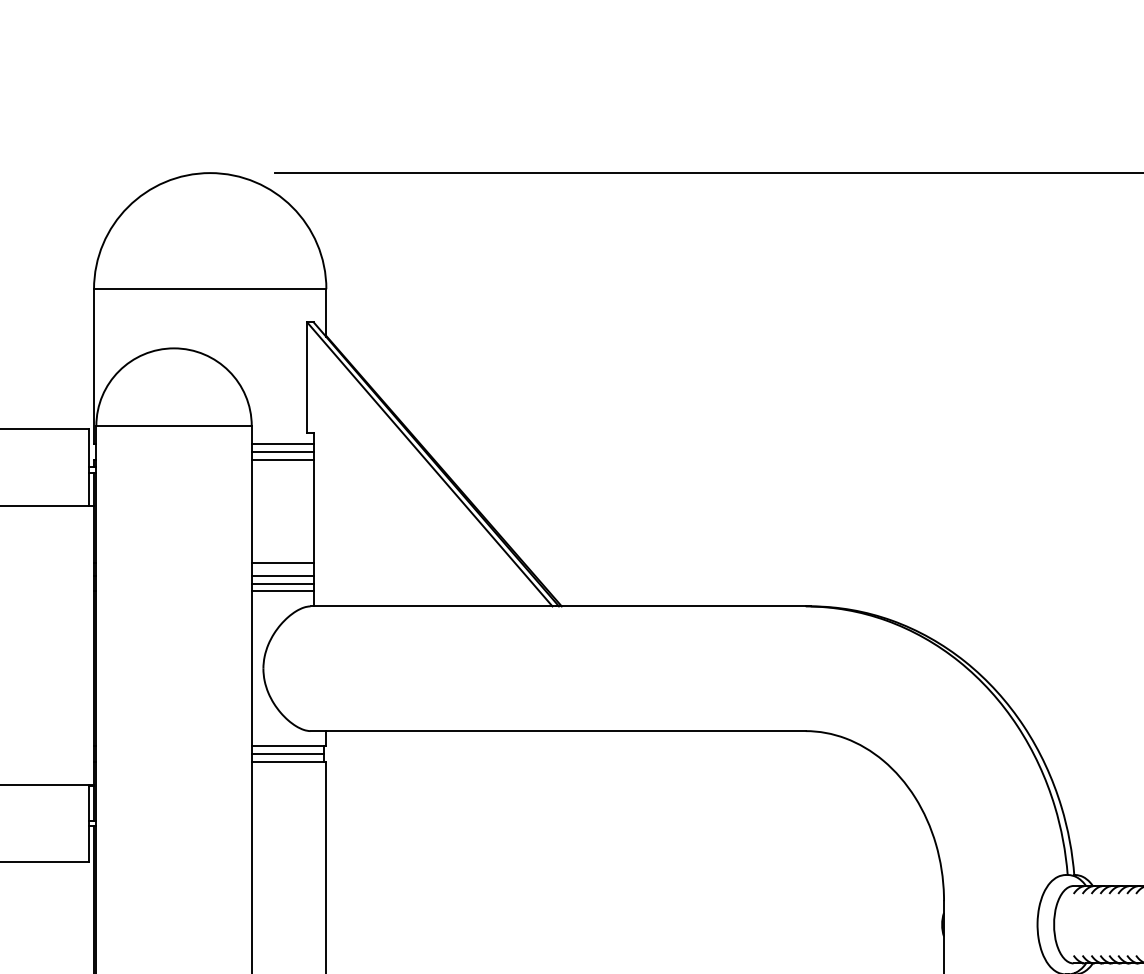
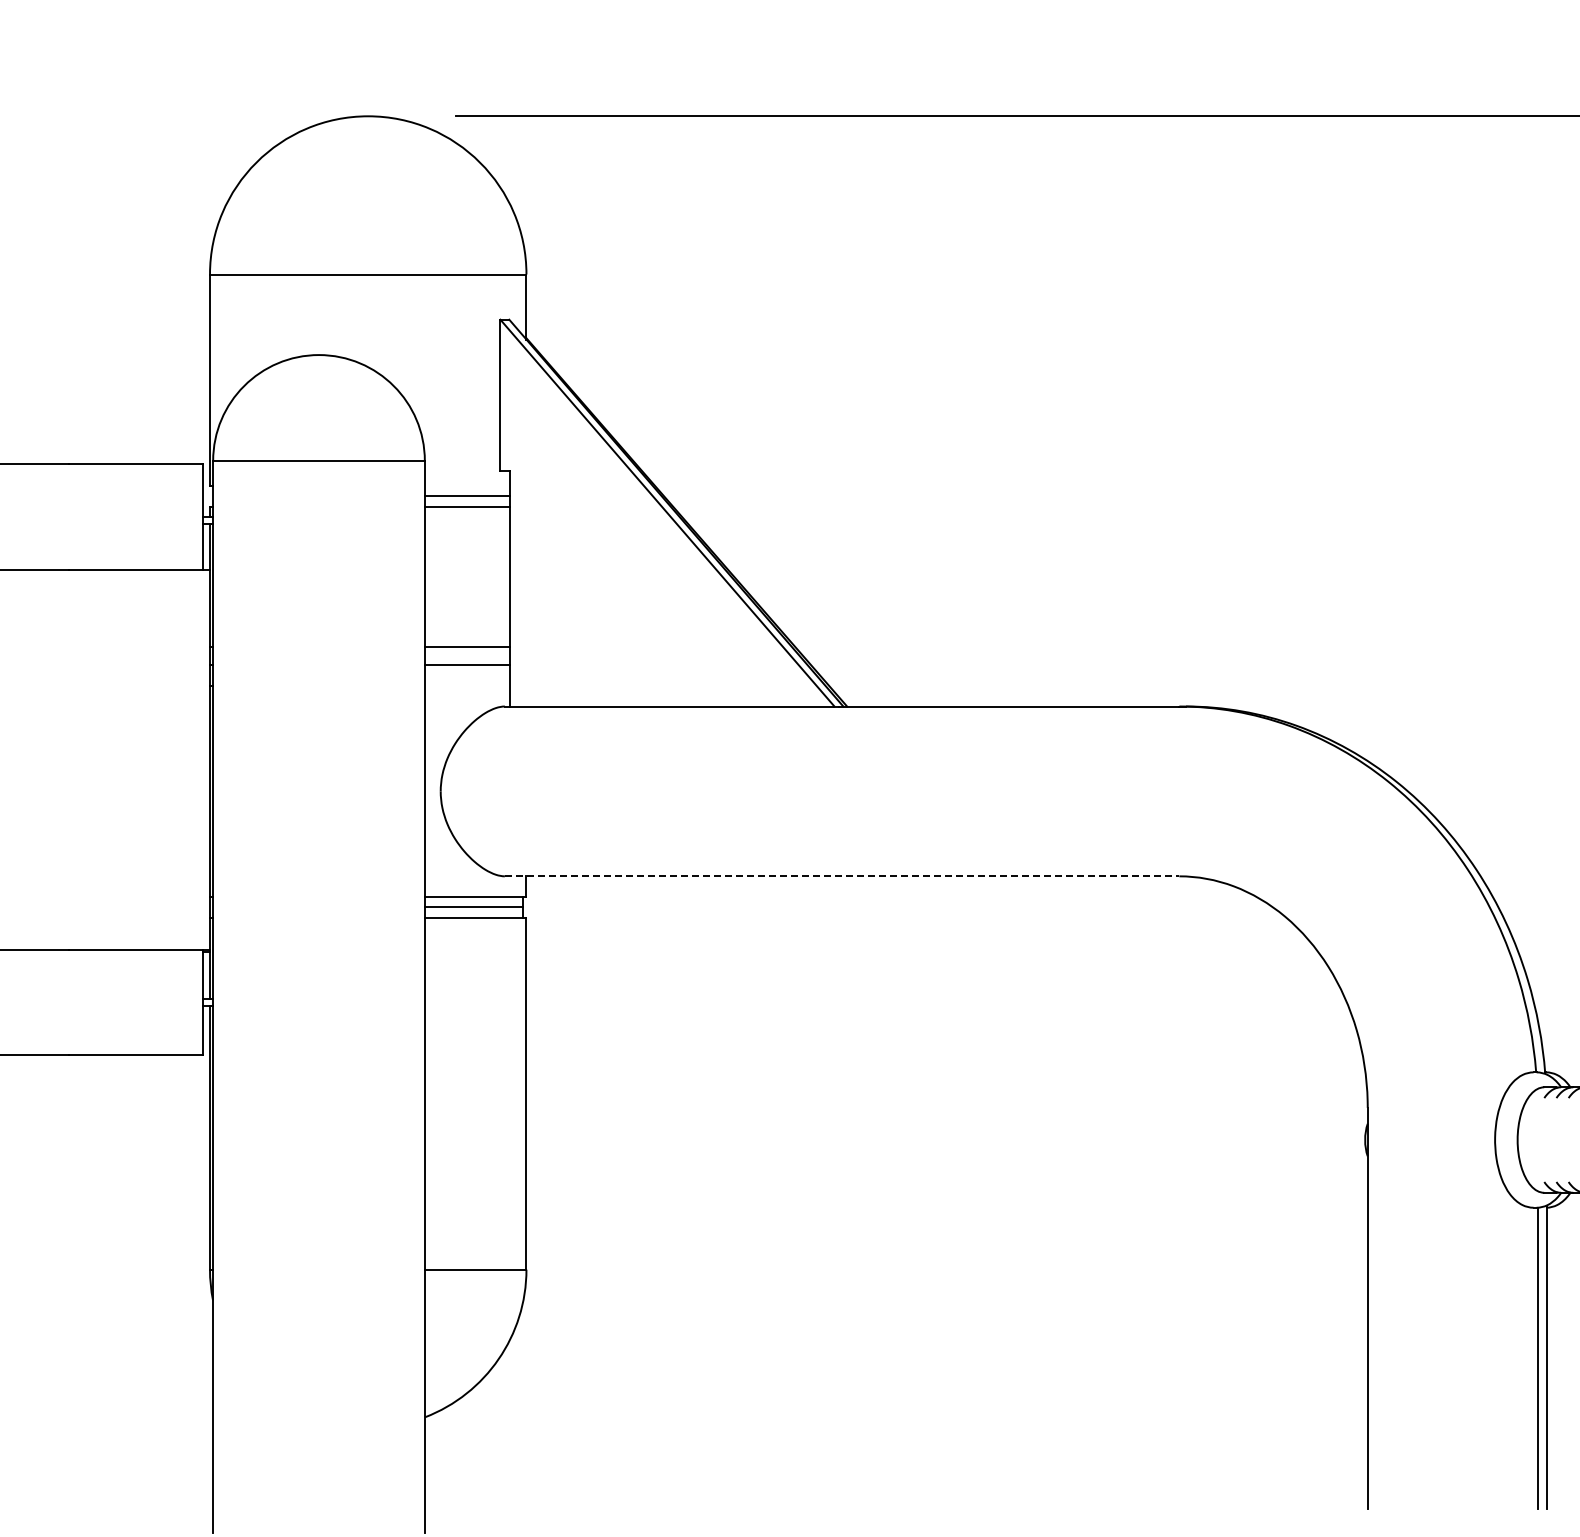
line: (283, 444) -> (467, 485), removed
line: (283, 583) -> (467, 675), removed
line: (283, 590) -> (467, 685), removed
line: (558, 731) -> (842, 876), solid -> dashed

